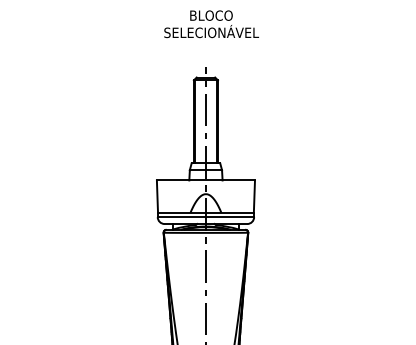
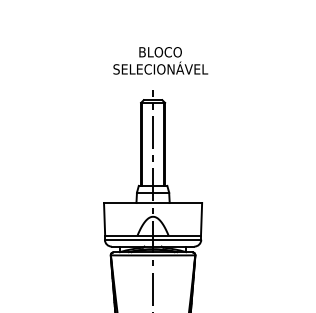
text: (211, 24) -> (160, 61), moved

